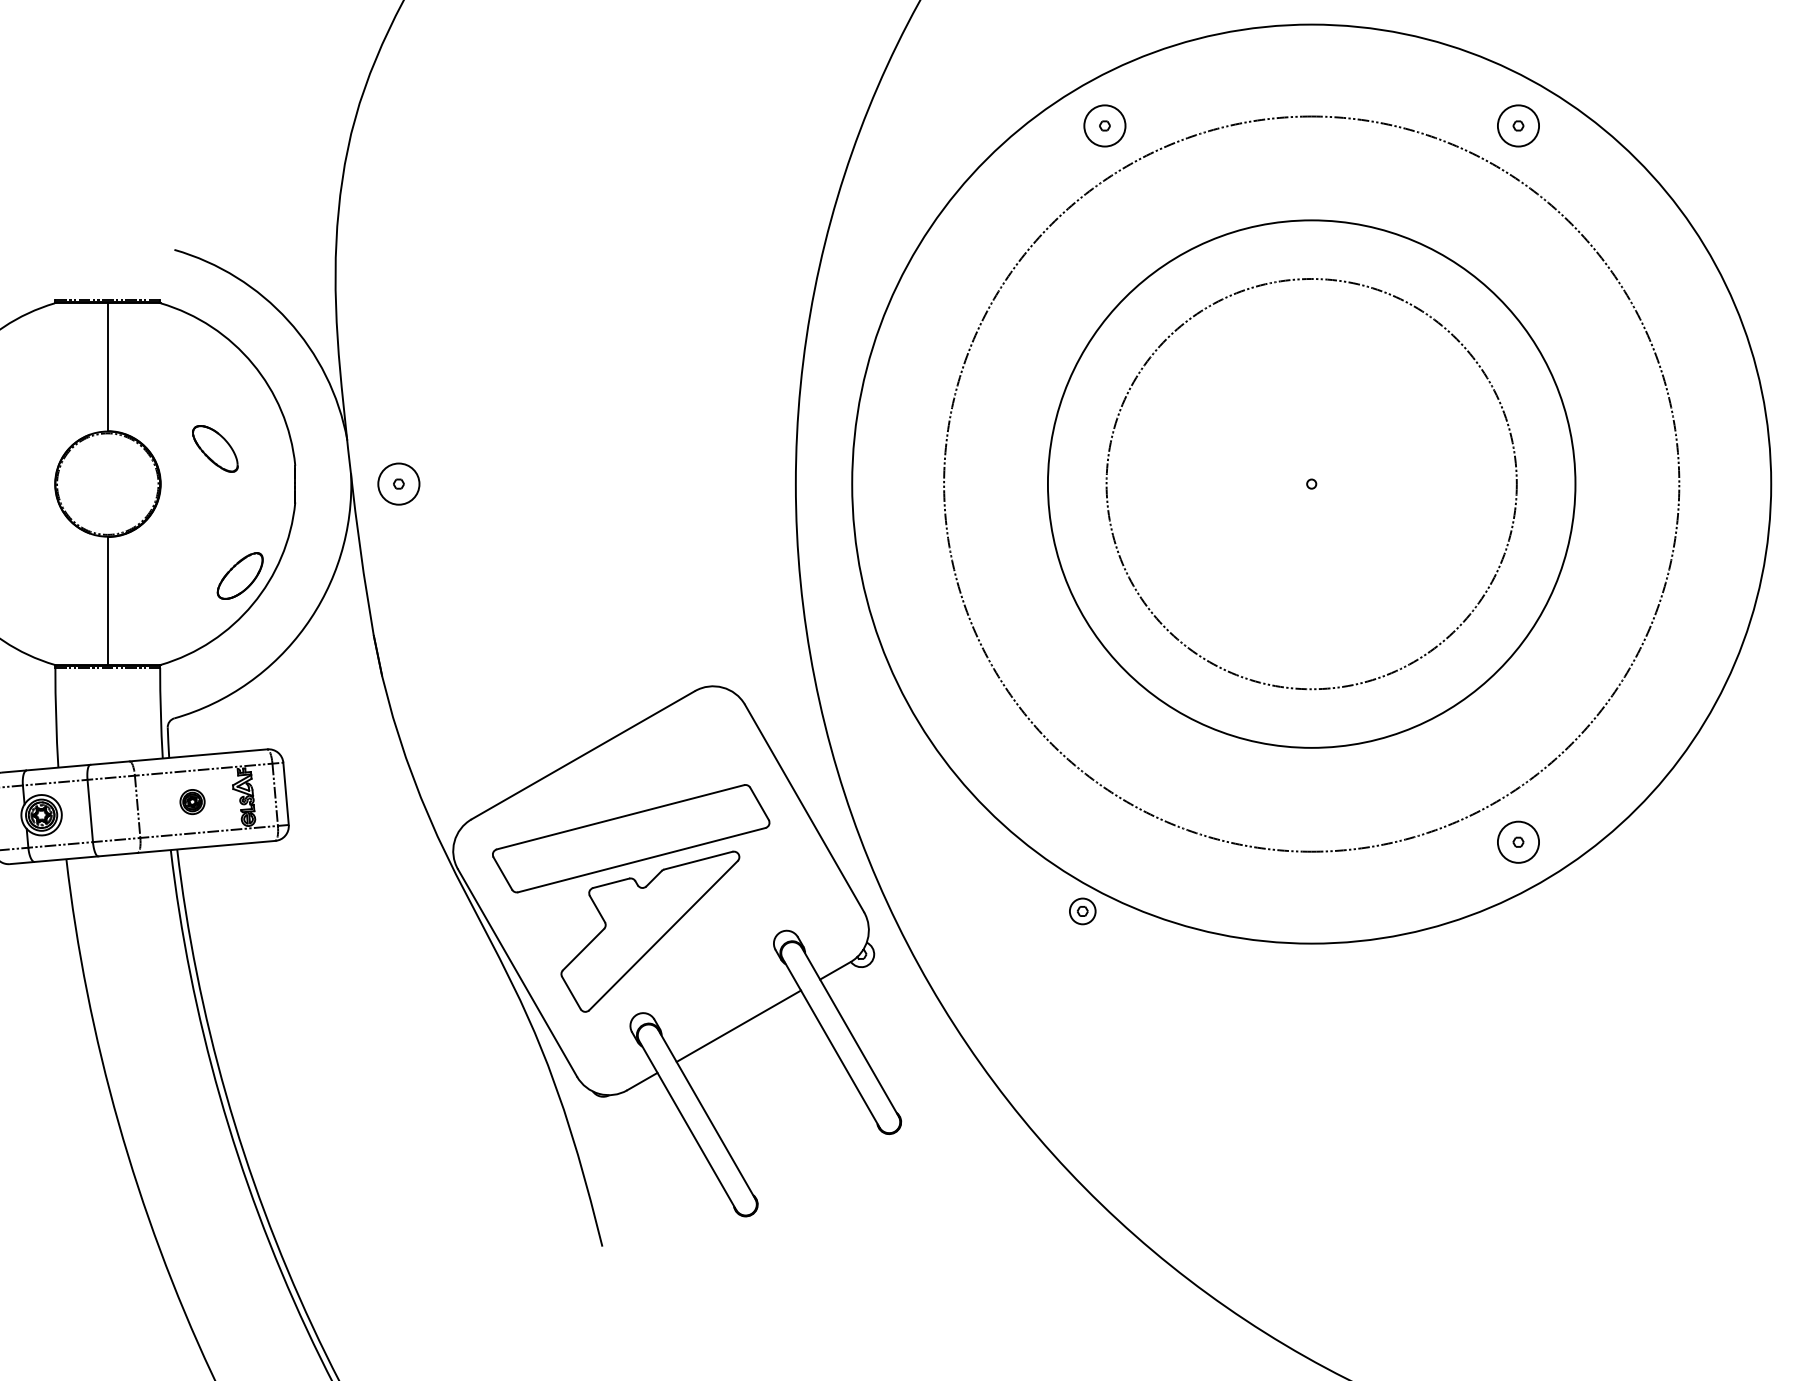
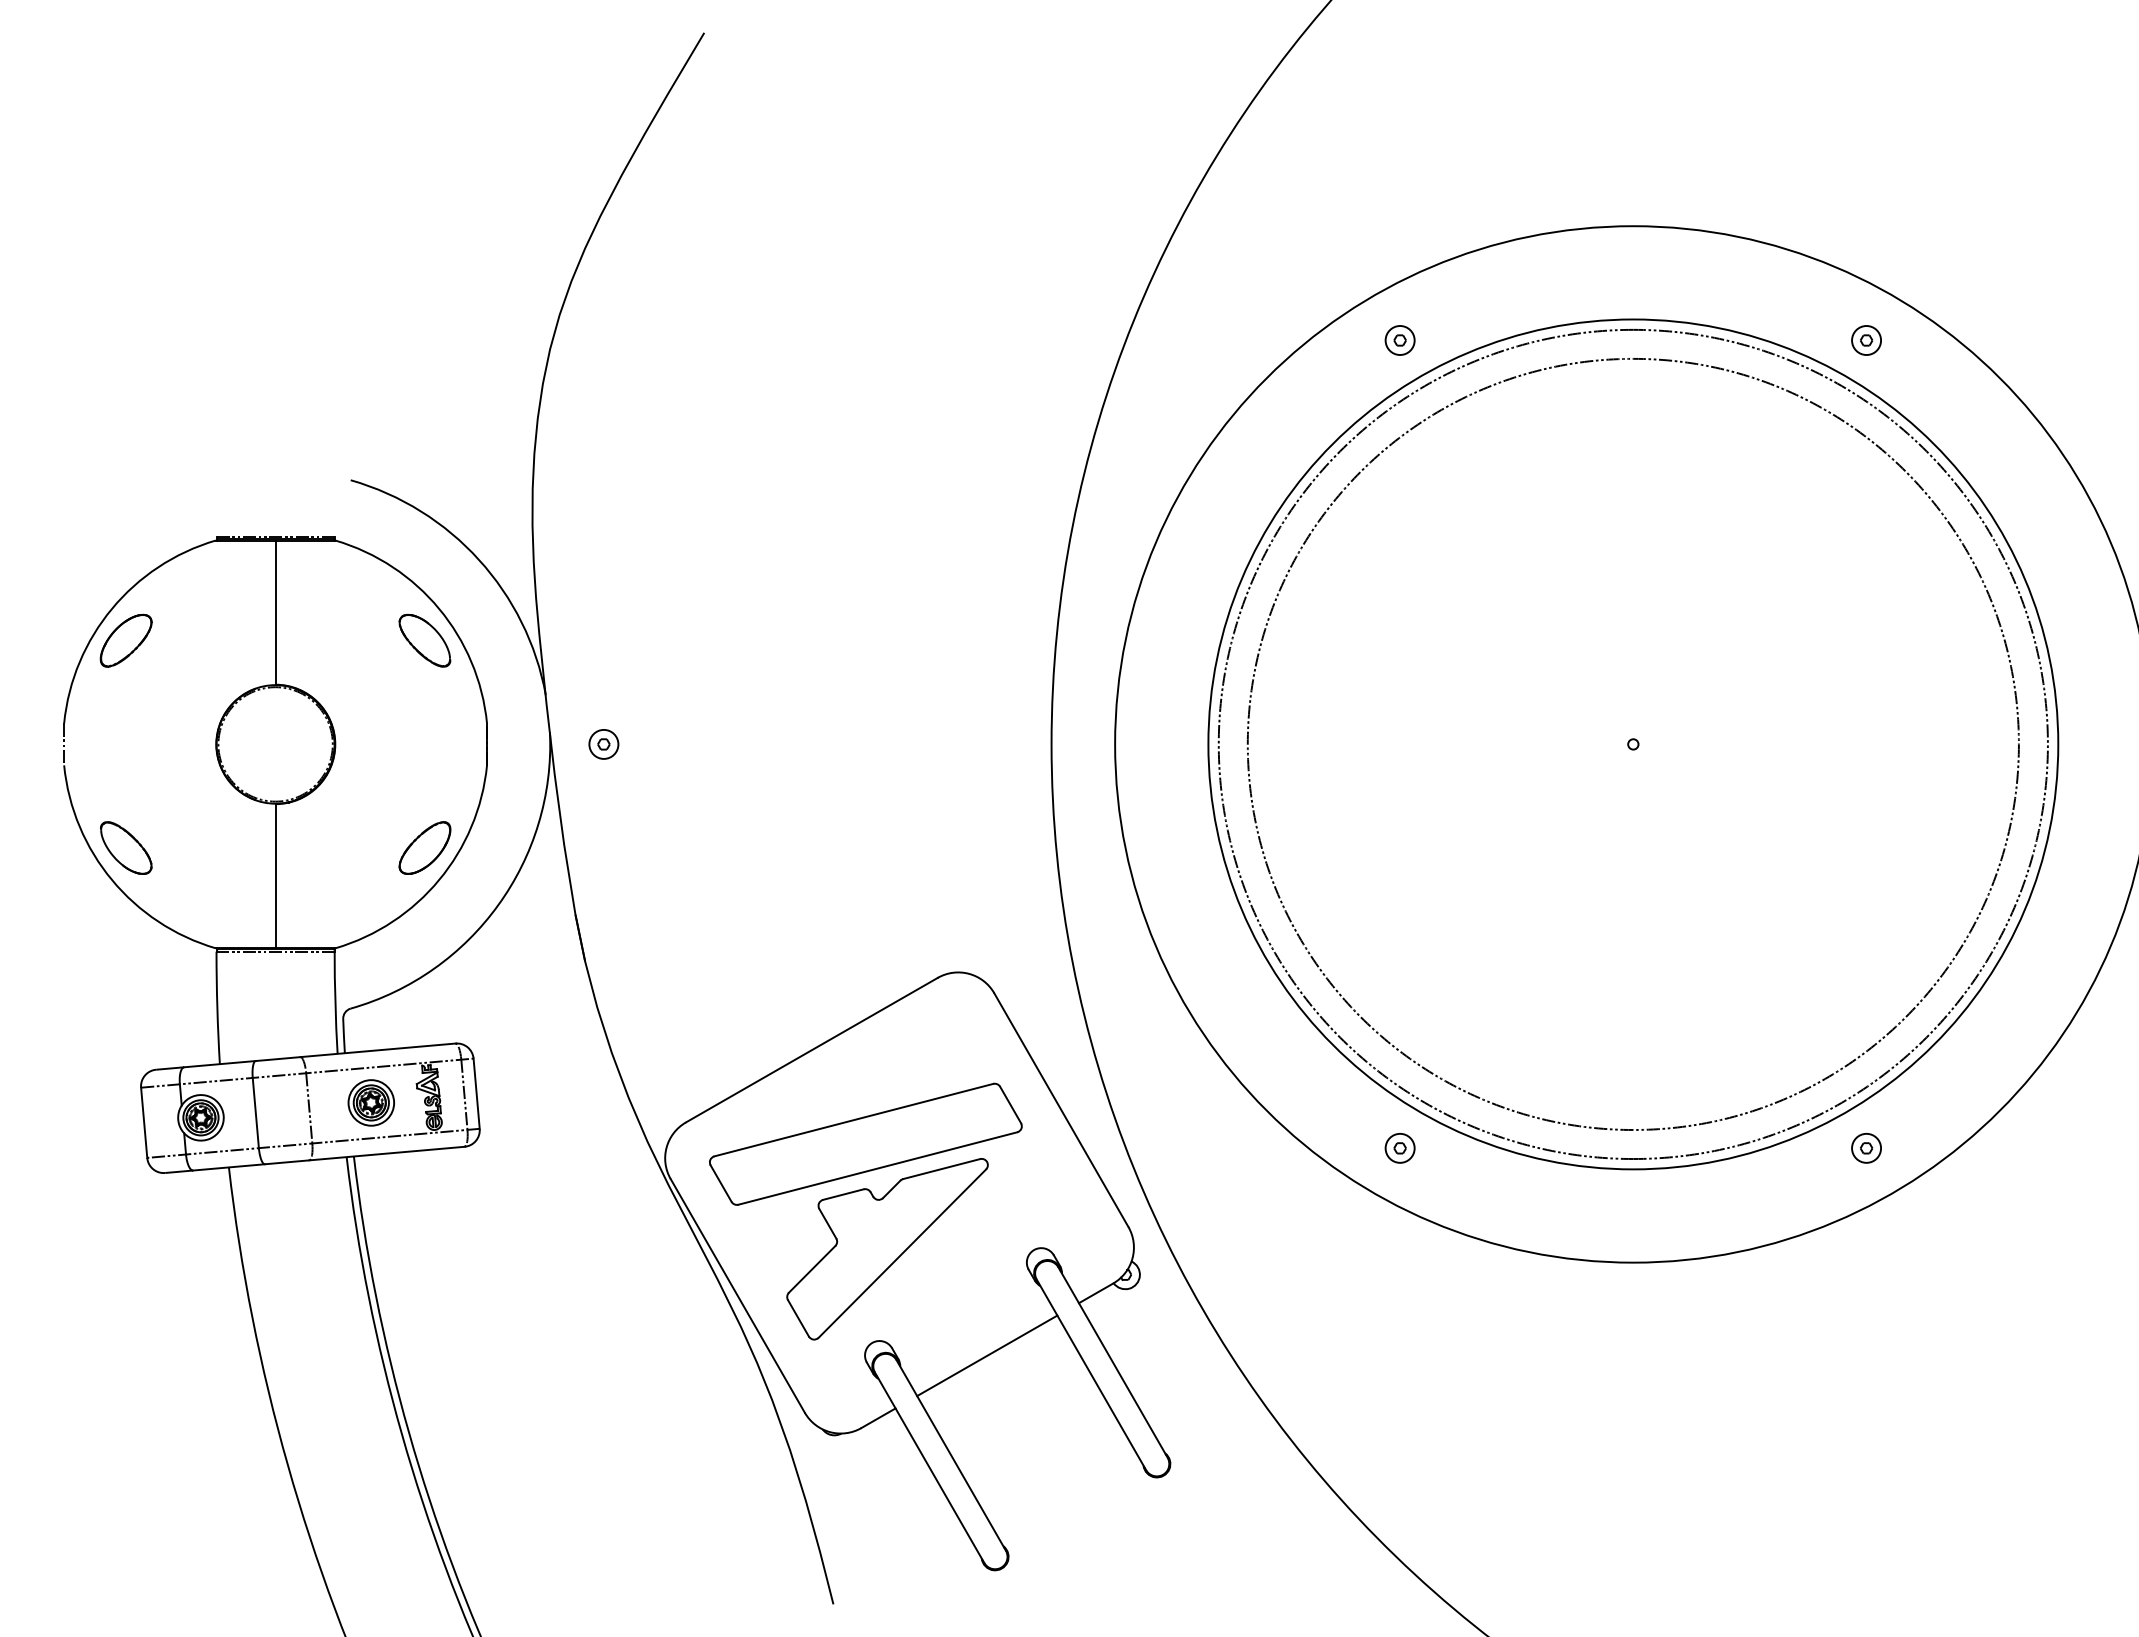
circle: (1104, 125) -> (1399, 340), size x0.62
circle: (1518, 125) -> (1866, 340), size x0.62
part: (214, 448) -> (424, 640), moved
circle: (398, 483) -> (603, 743), size x0.62
circle: (1310, 483) -> (1632, 743), size x1.67
circle: (1311, 484) -> (1633, 744), size x1.43
part: (191, 801) -> (370, 1102), size x1.67
circle: (1518, 841) -> (1866, 1147), size x0.62
part: (1082, 911) -> (1399, 1148), moved

